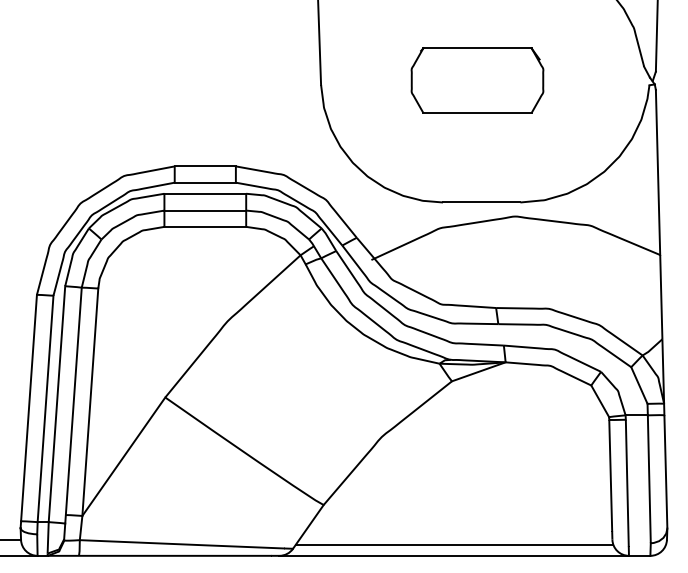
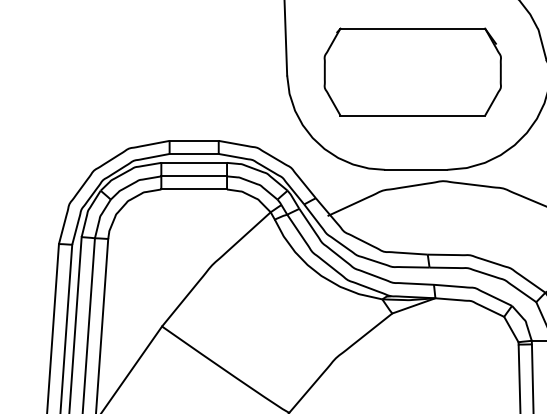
part: (477, 80) -> (412, 71), size x1.67

